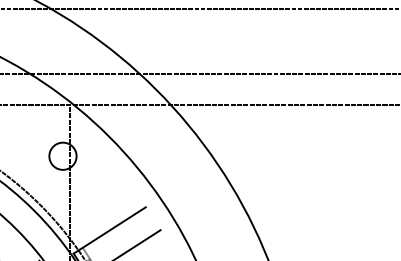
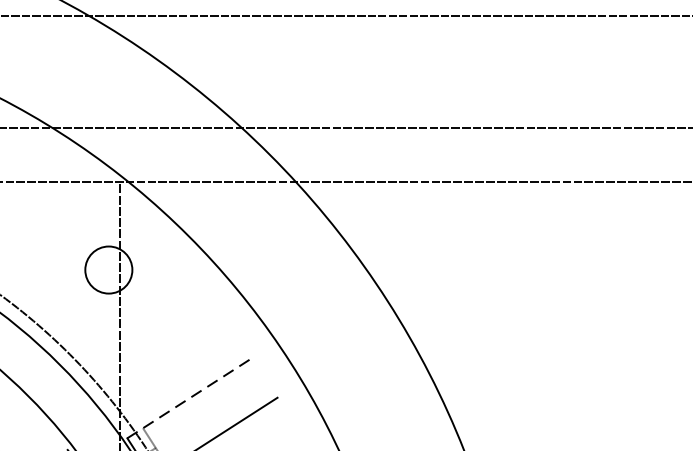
line: (109, 230) -> (189, 398), solid -> dashed

